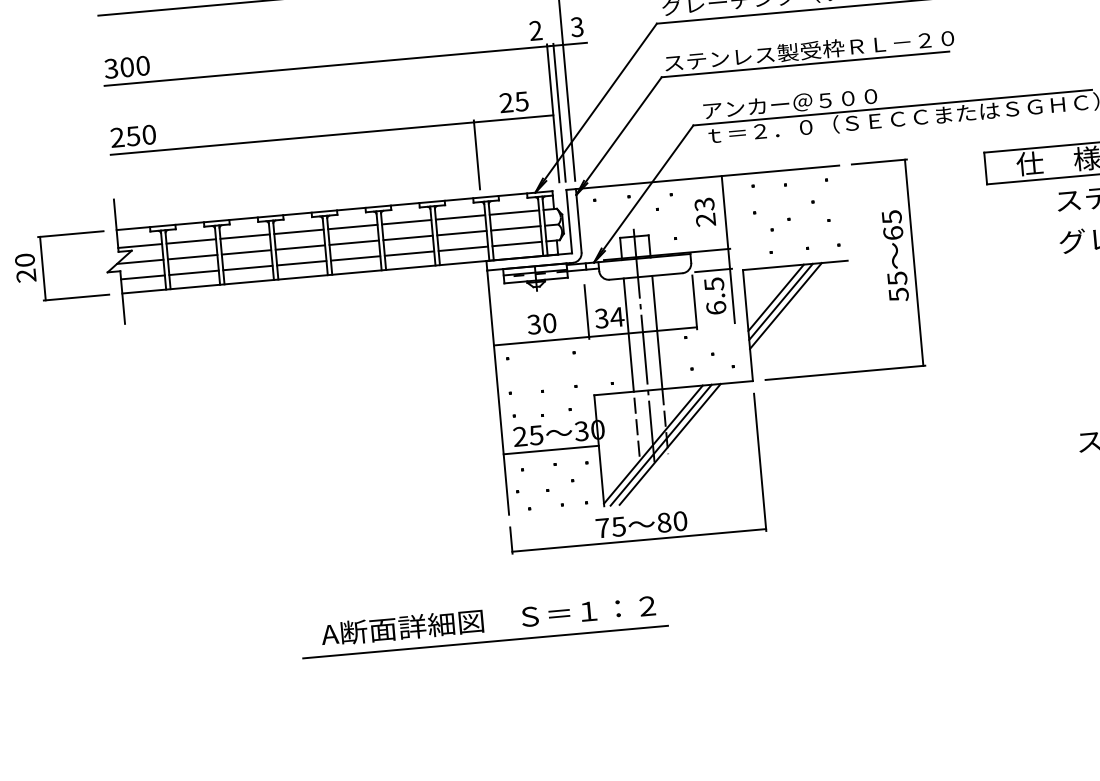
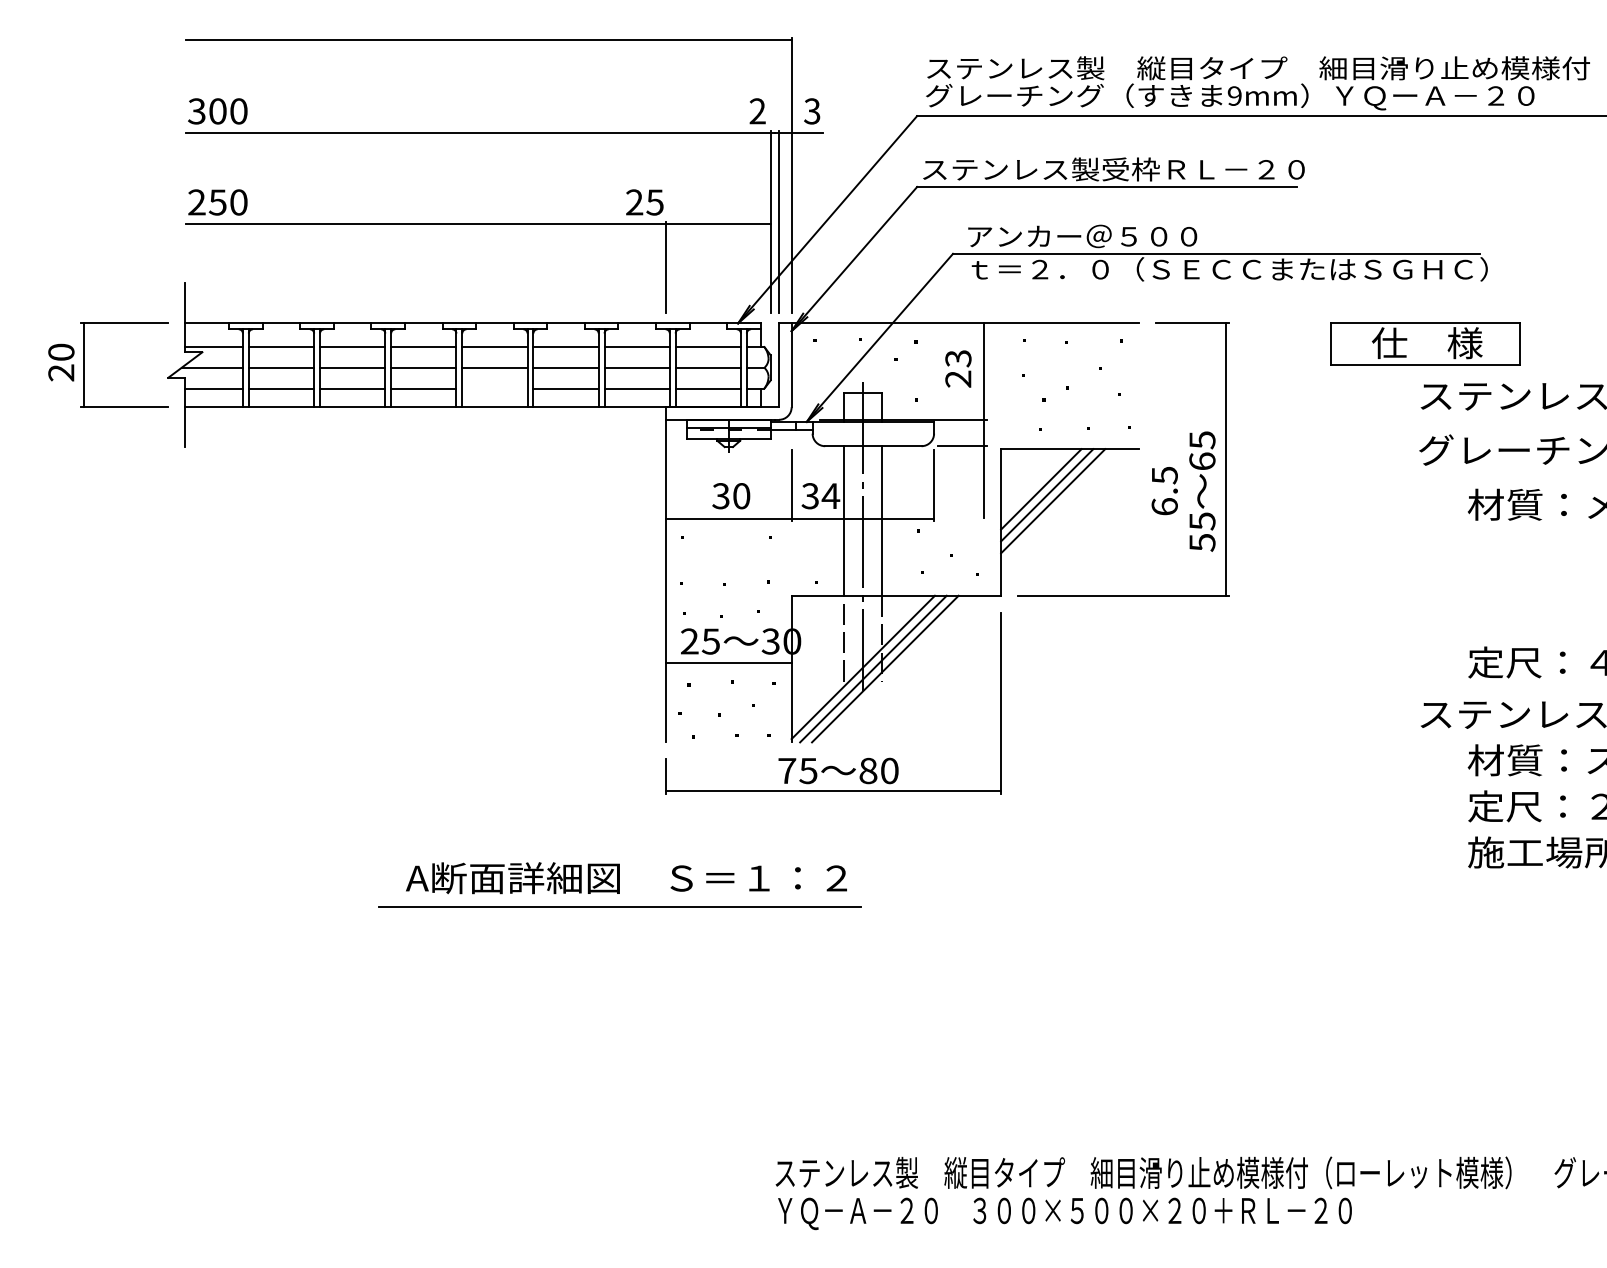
text: (513, 102) -> (644, 202), moved
text: (895, 255) -> (1202, 491), moved
line: (355, 258) -> (494, 388), removed
text: (715, 296) -> (1164, 491), moved

